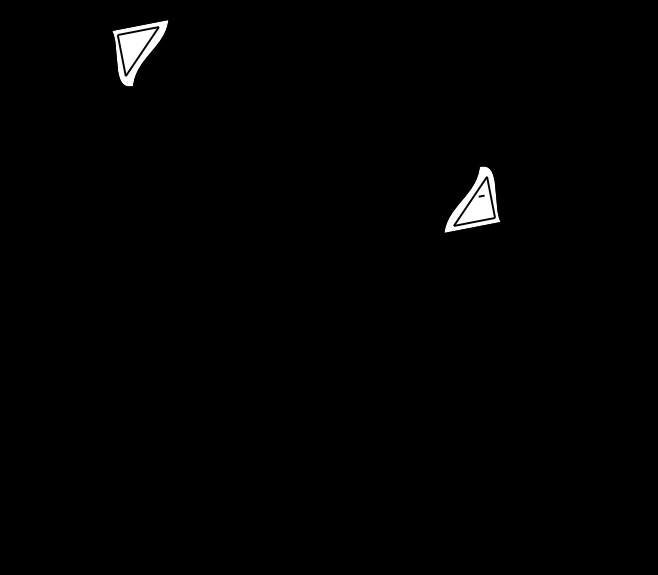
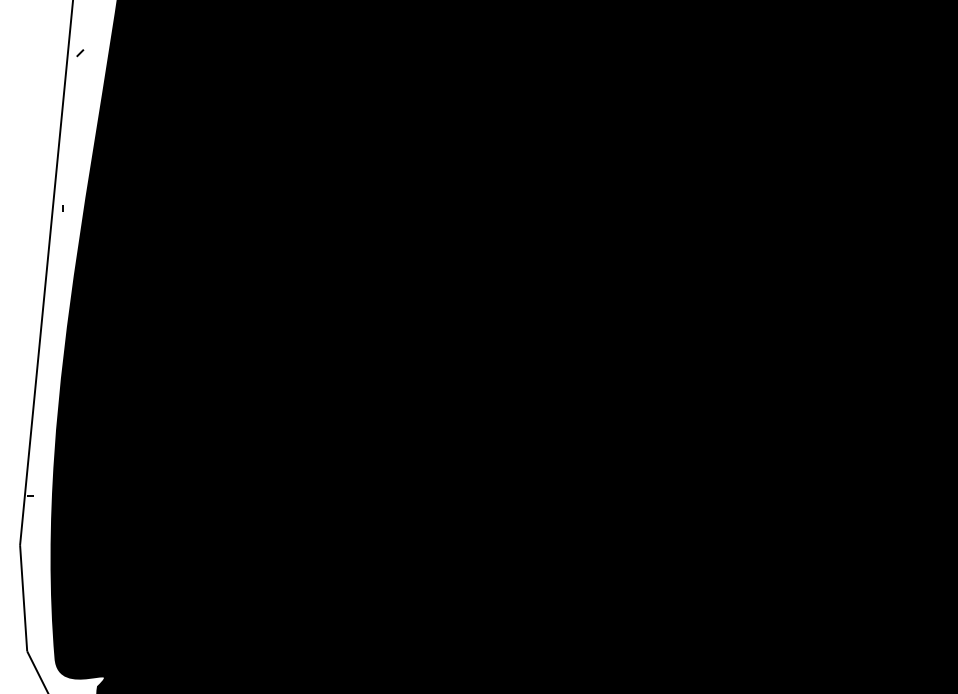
fill: (145, 53) -> (387, 56), added
fill: (467, 198) -> (728, 296), added

